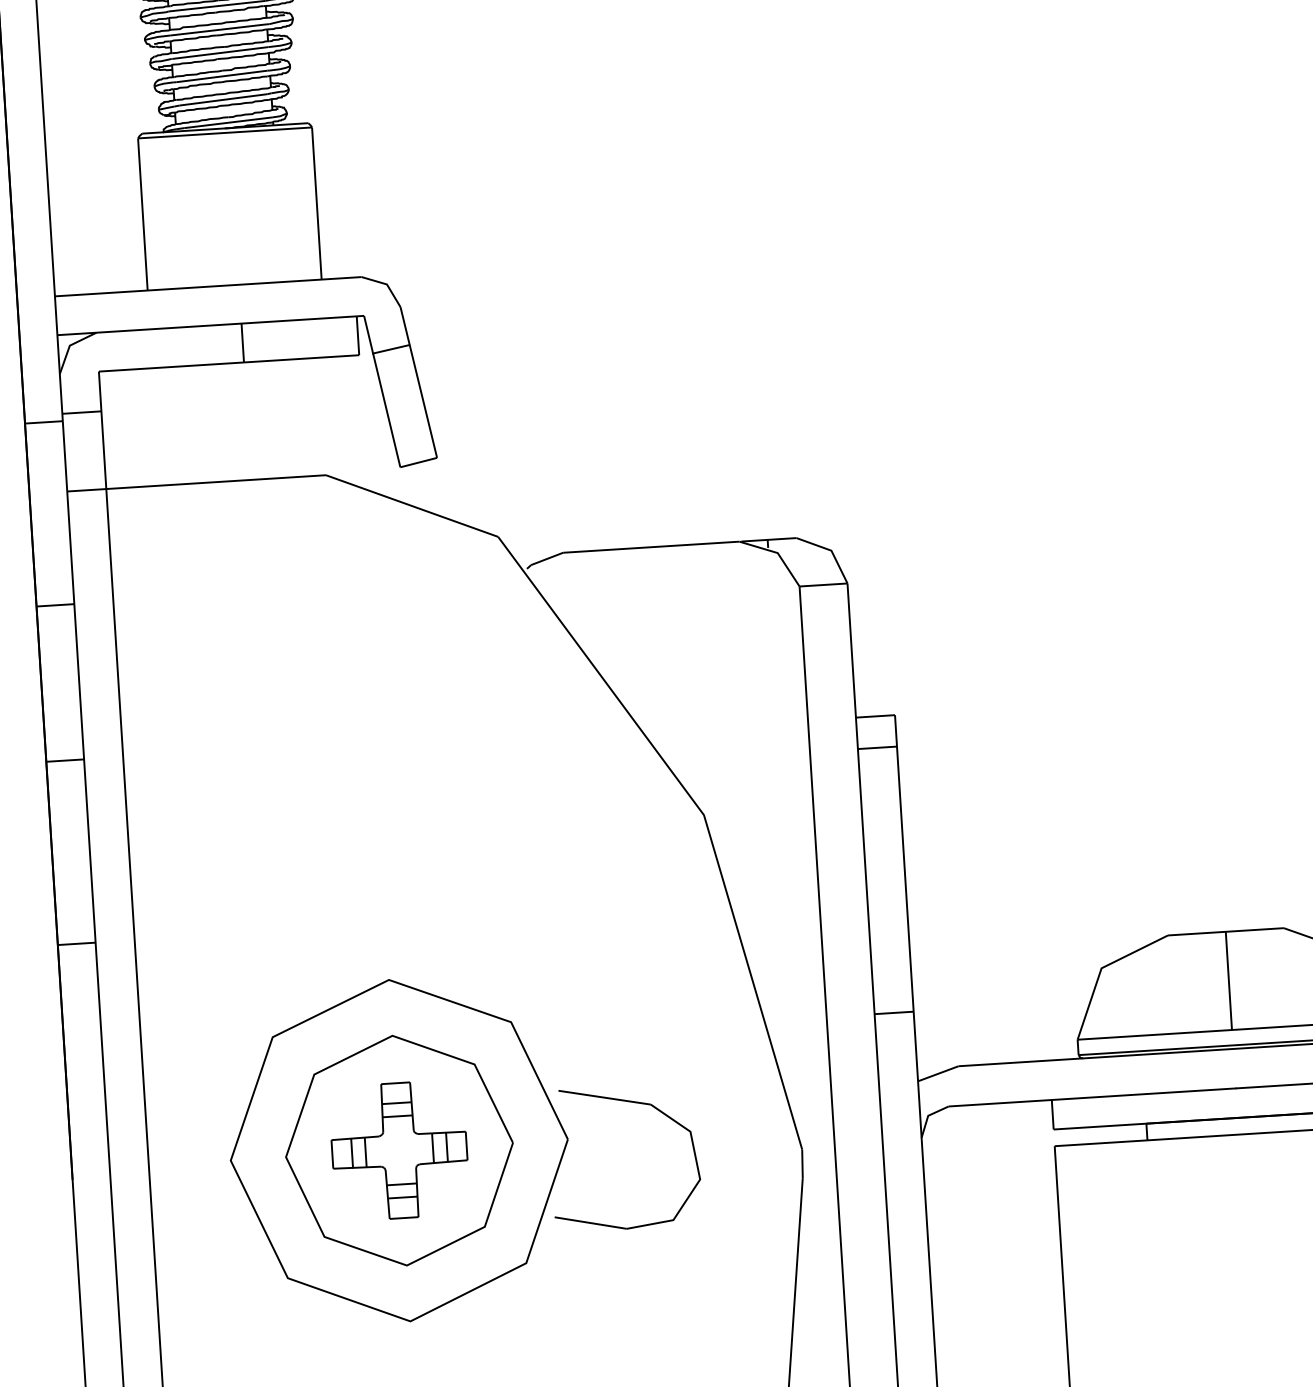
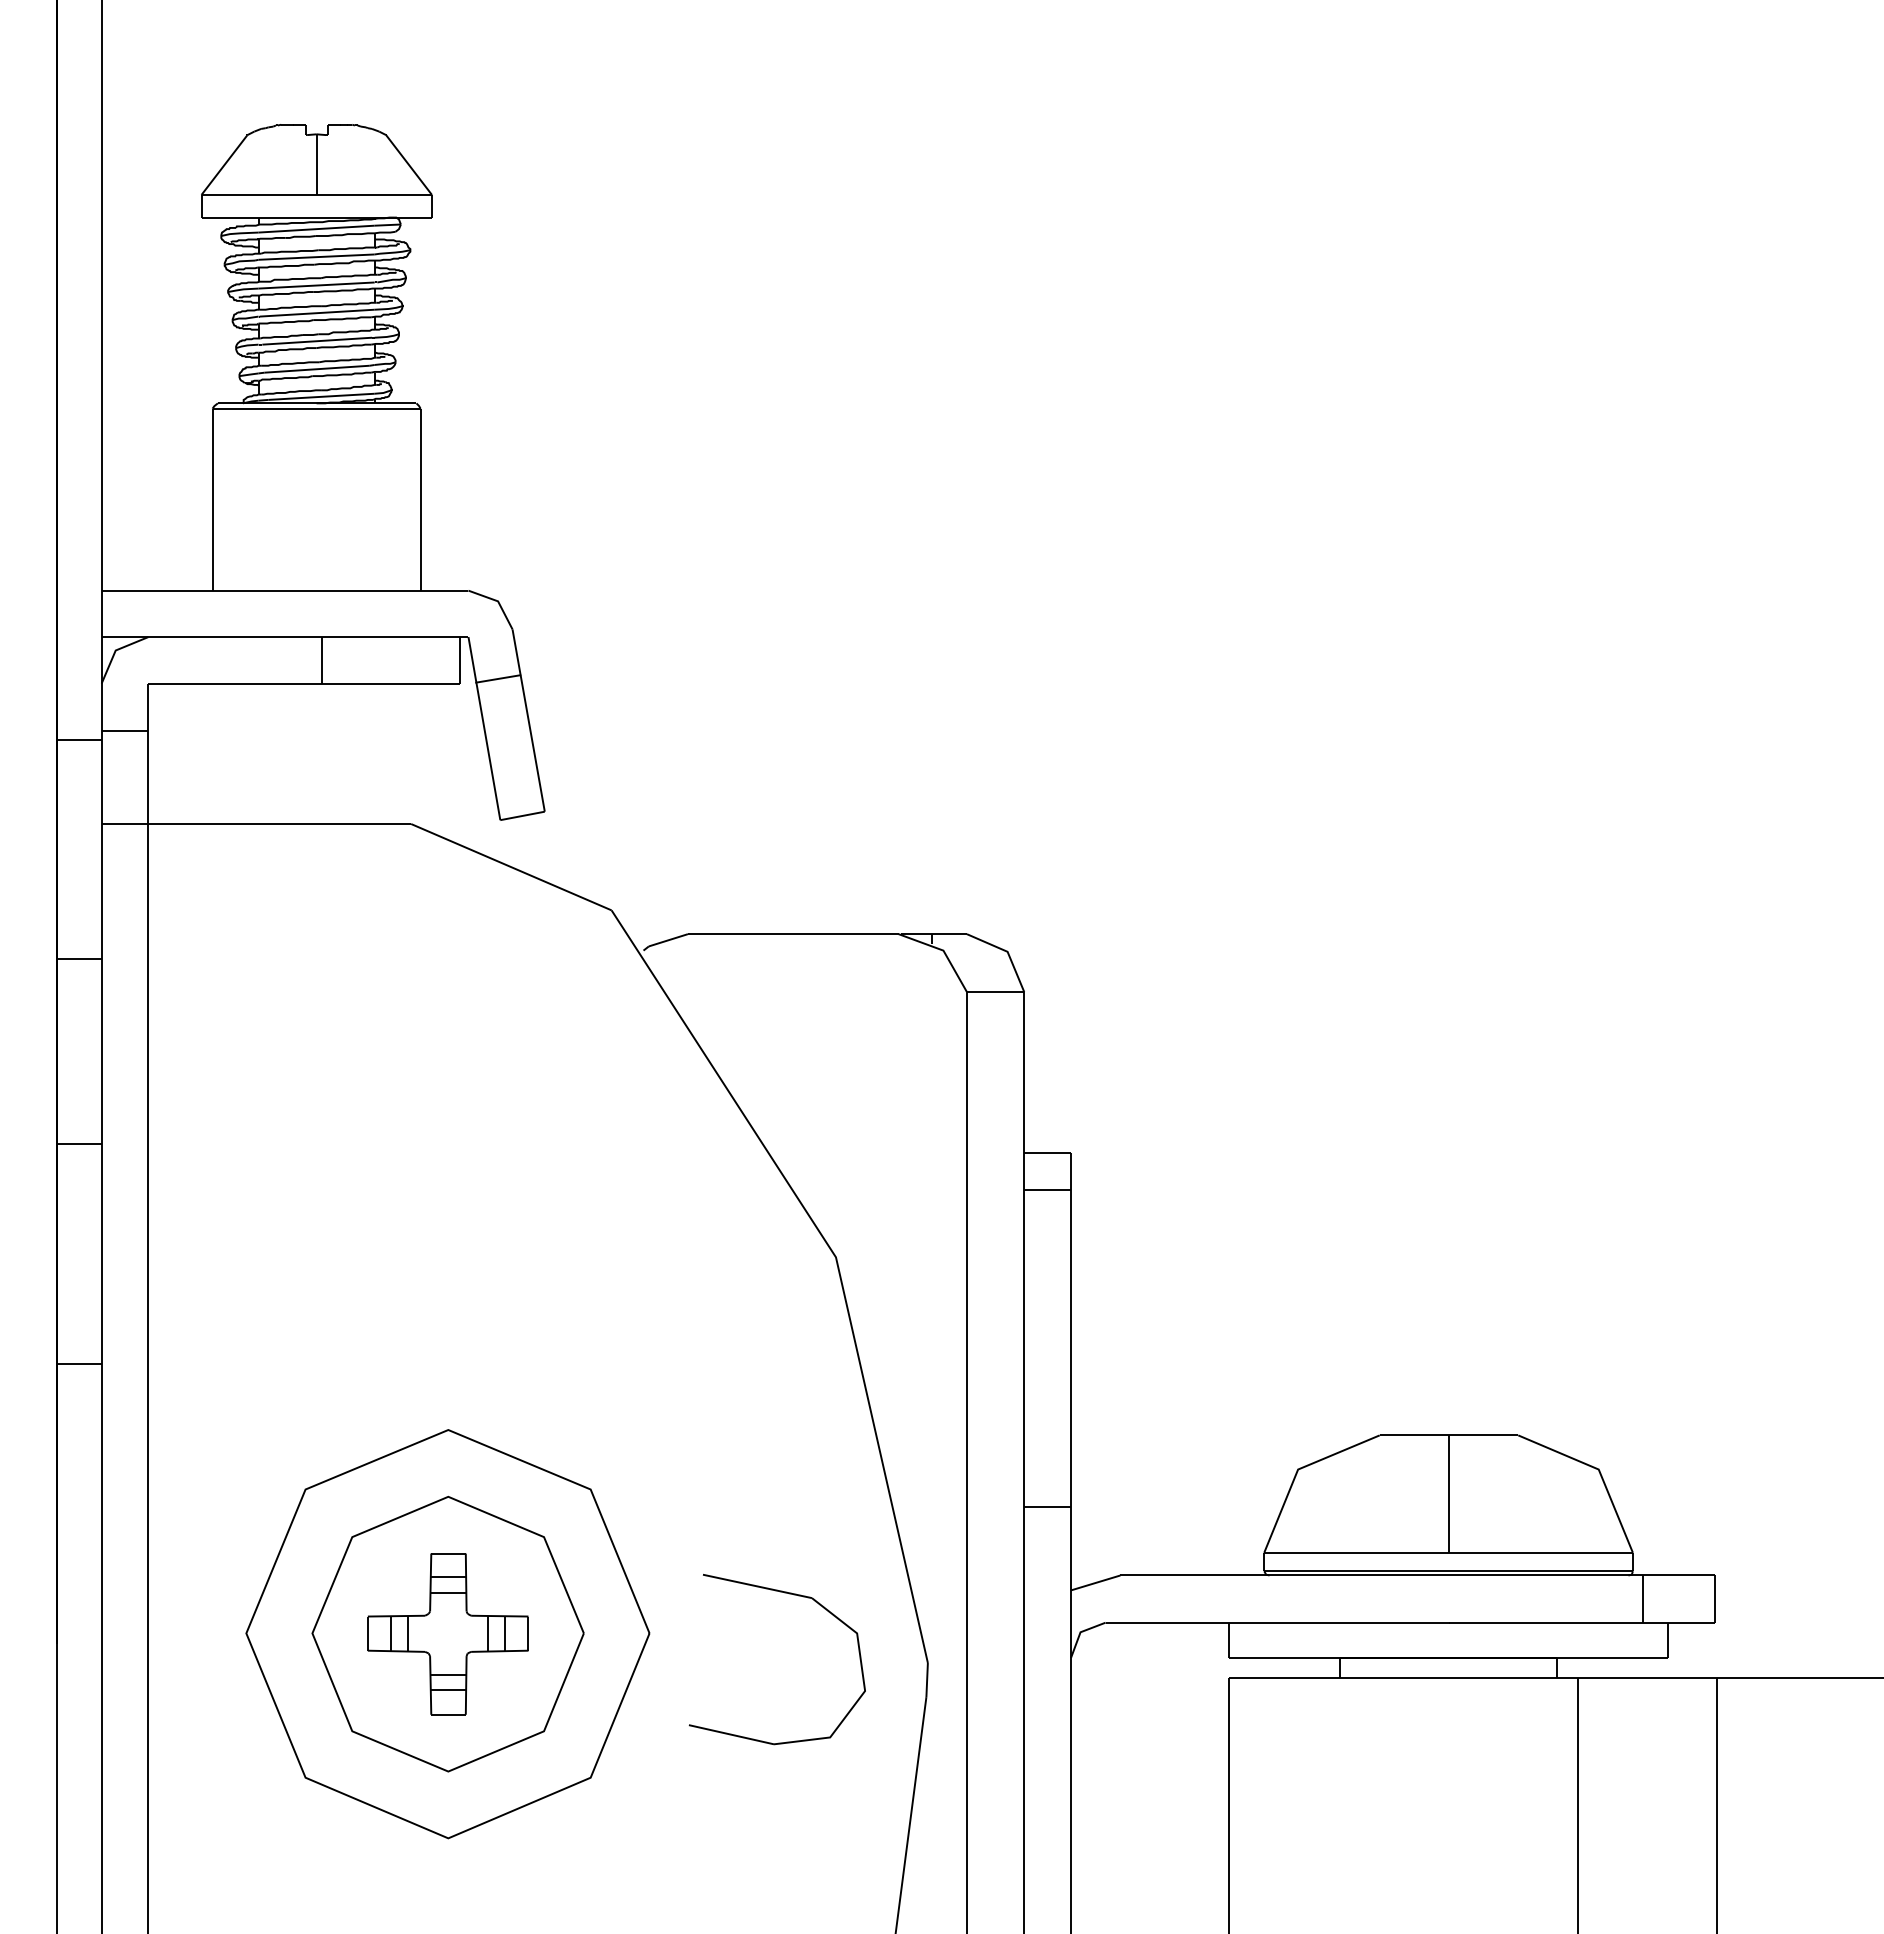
part: (635, 1103) -> (793, 1595), moved

